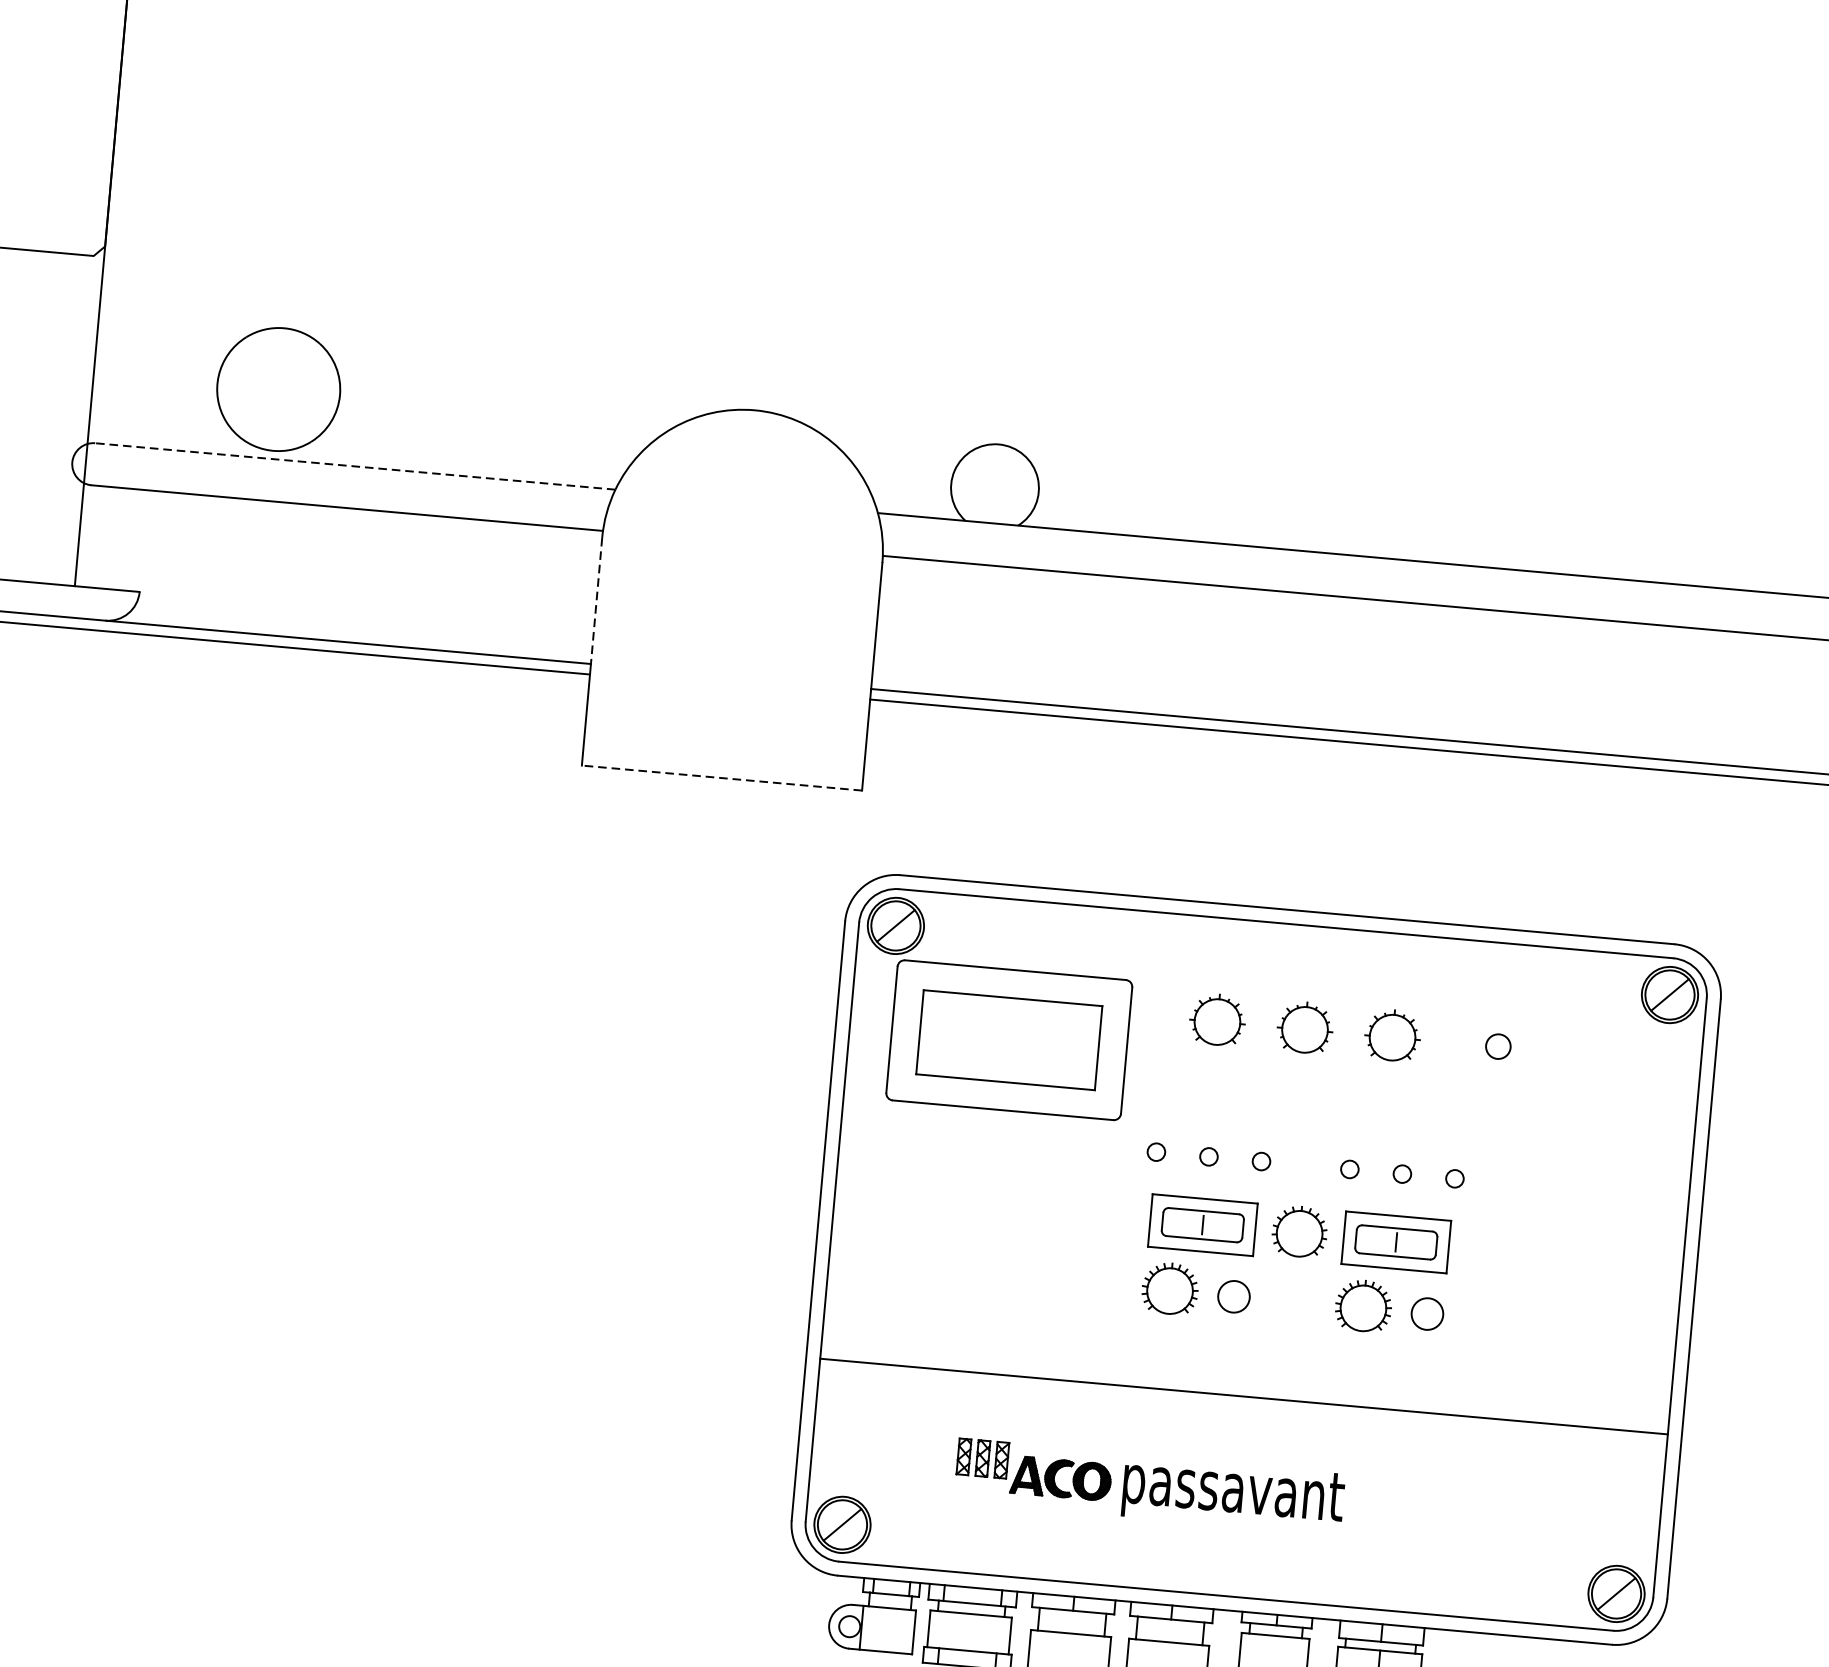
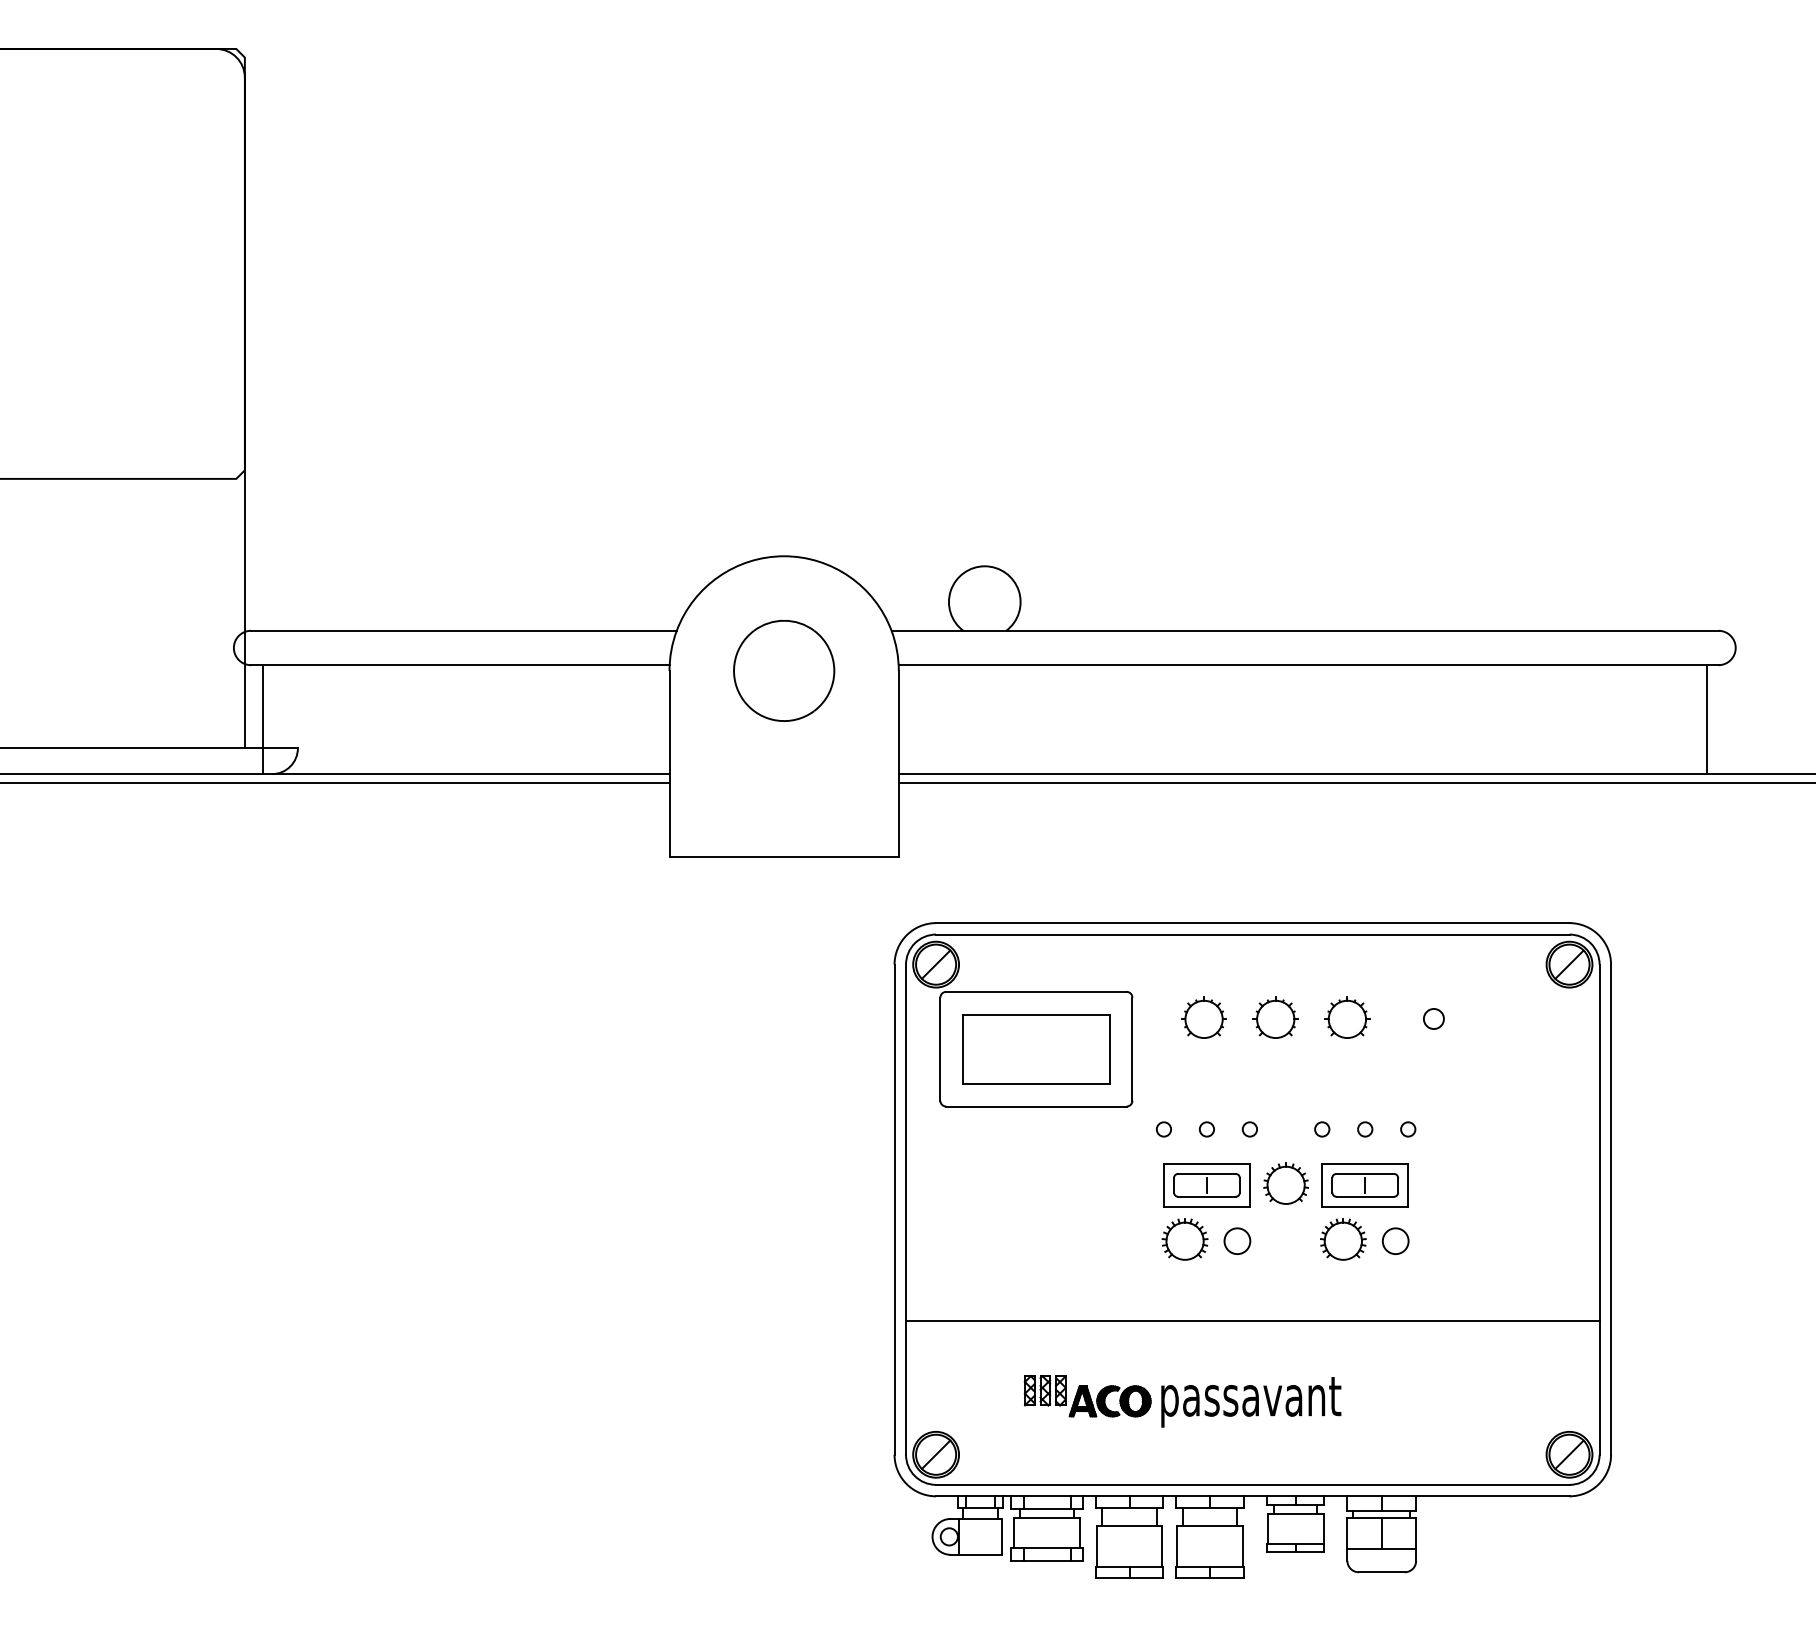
part: (279, 389) -> (784, 670), moved
line: (354, 466) -> (463, 630), dashed -> solid
line: (99, 552) -> (262, 719), added
line: (596, 600) -> (669, 722), dashed -> solid
line: (722, 778) -> (784, 857), dashed -> solid

